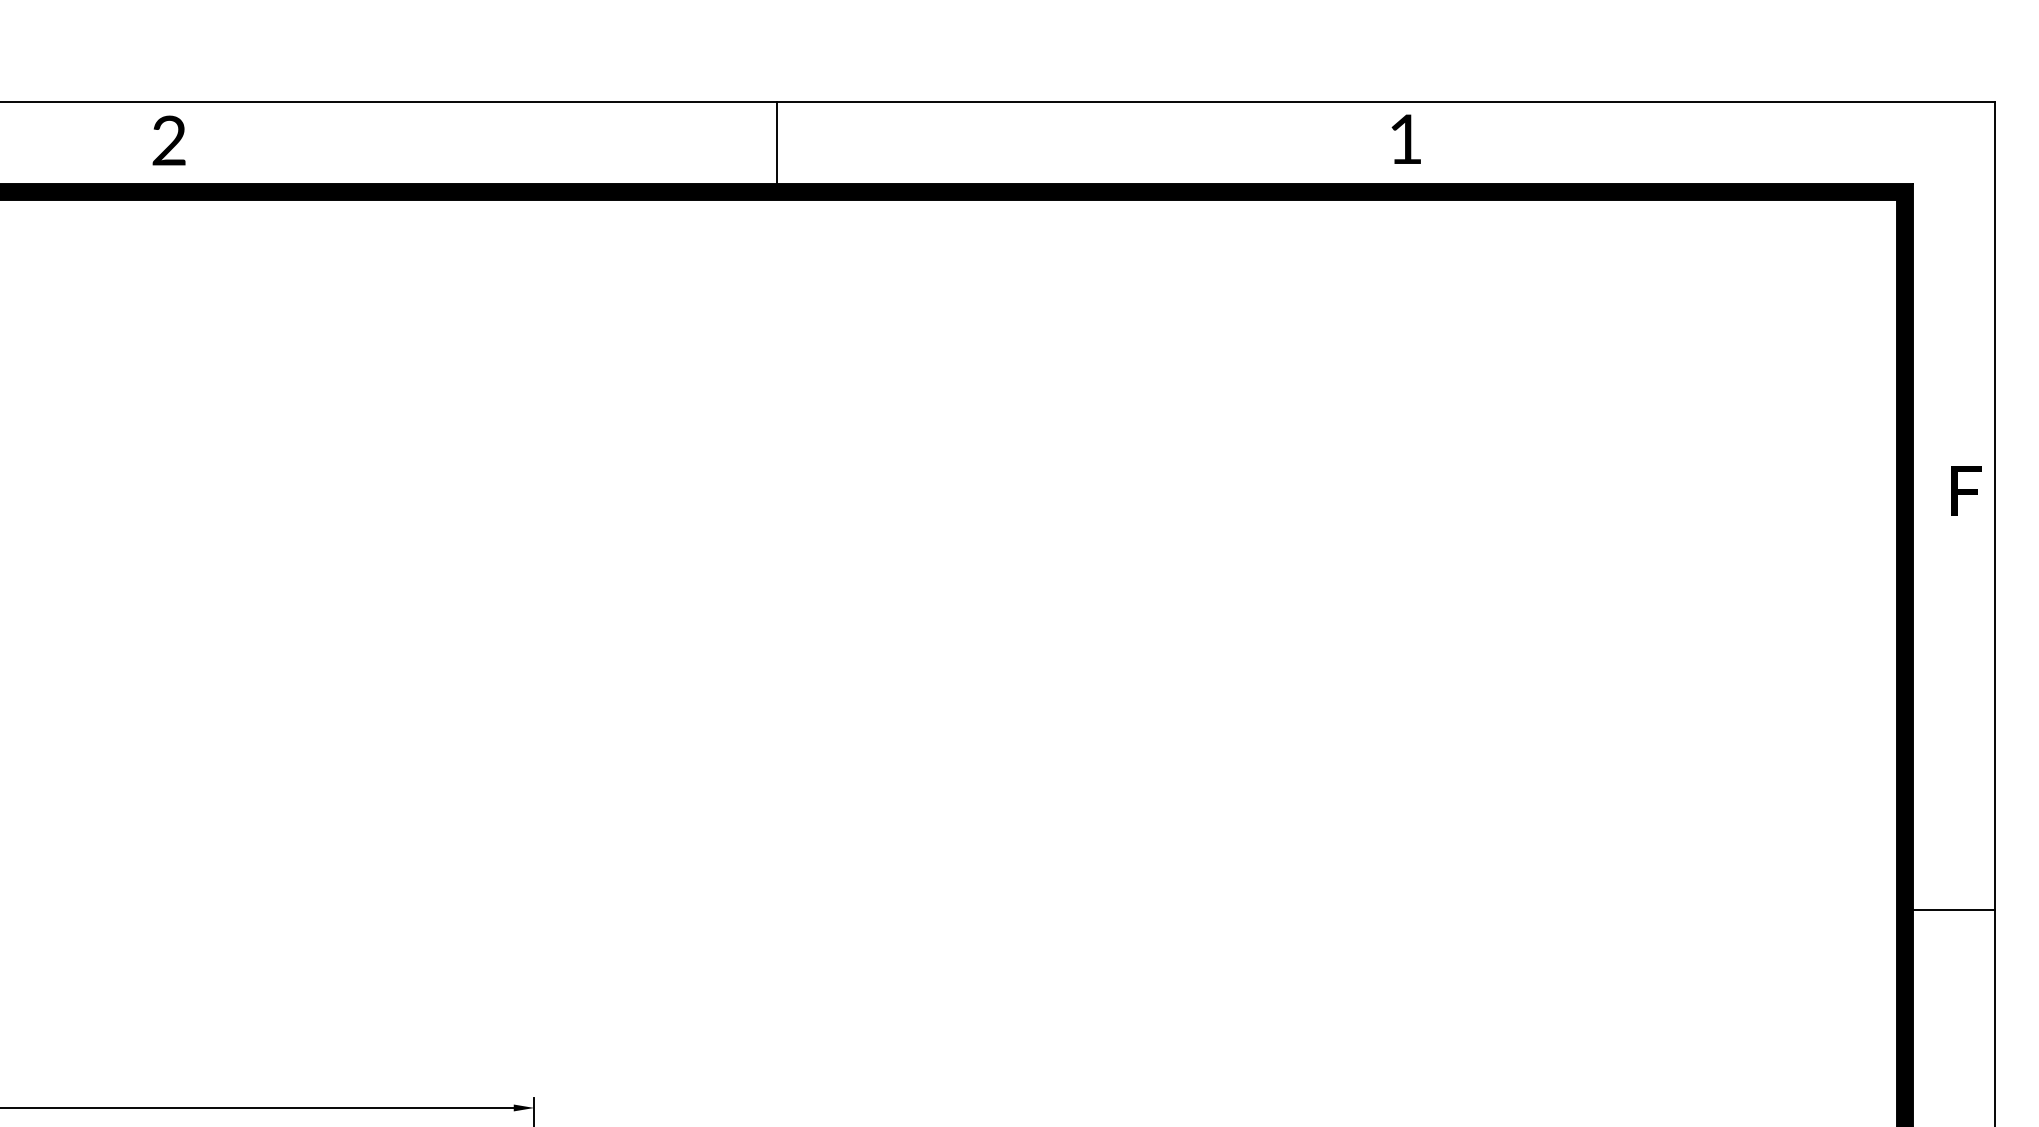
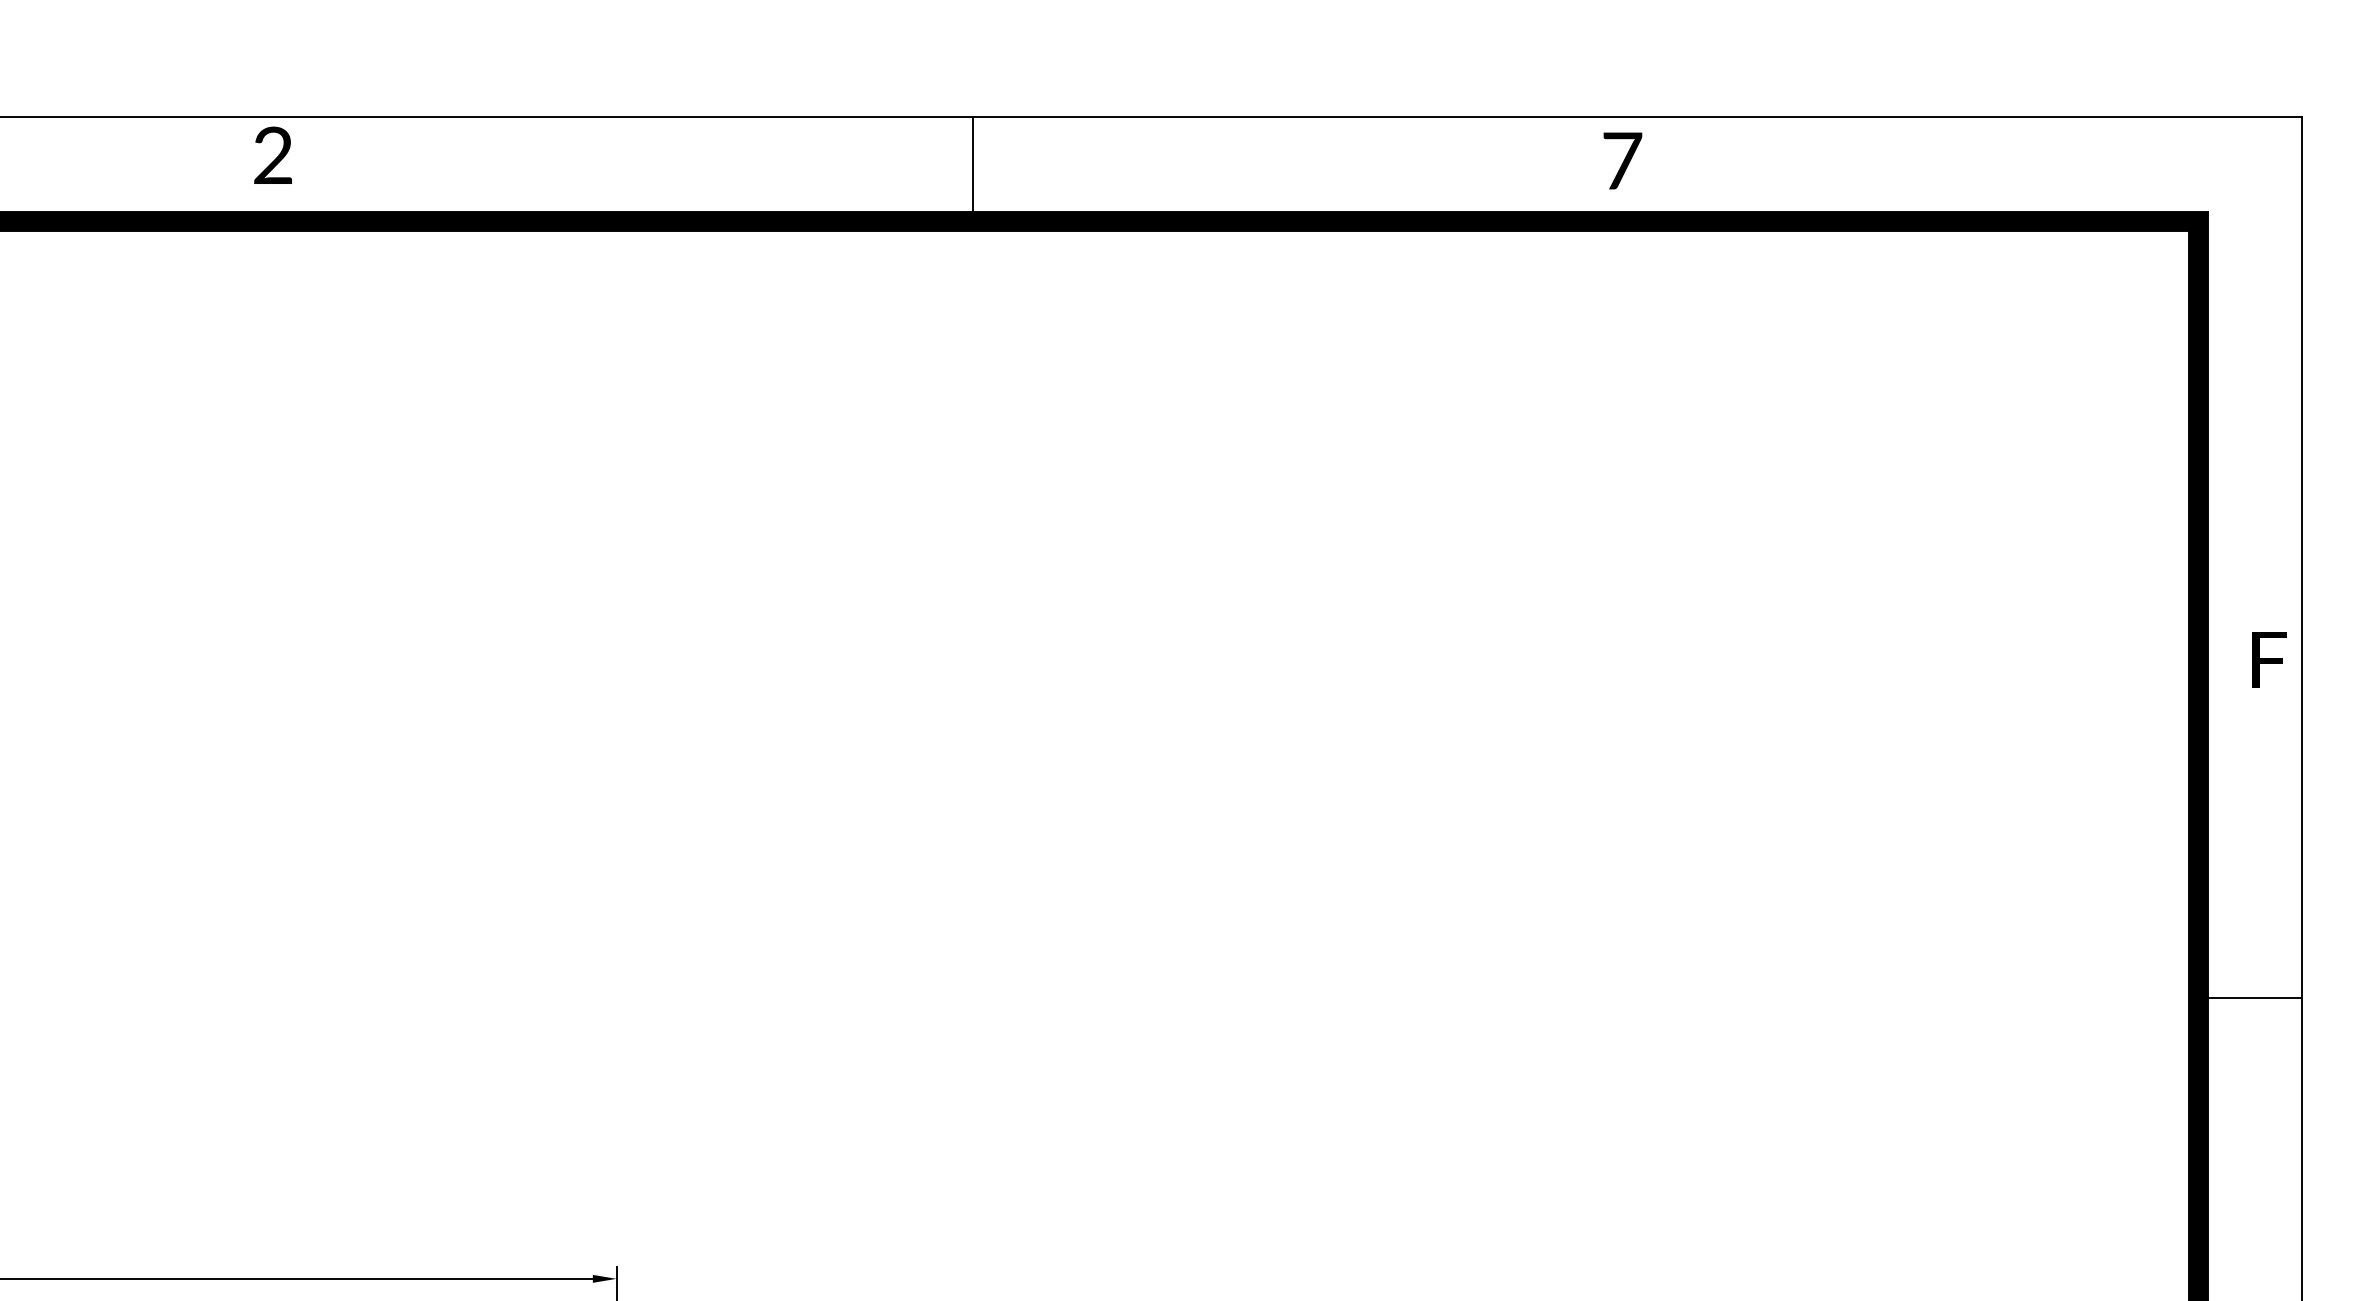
text: (1405, 138) -> (1622, 160), 1 -> 7
text: (168, 139) -> (272, 154), moved
line: (776, 142) -> (973, 164), moved
text: (1966, 490) -> (2269, 659), moved
line: (1953, 909) -> (2254, 997), moved

